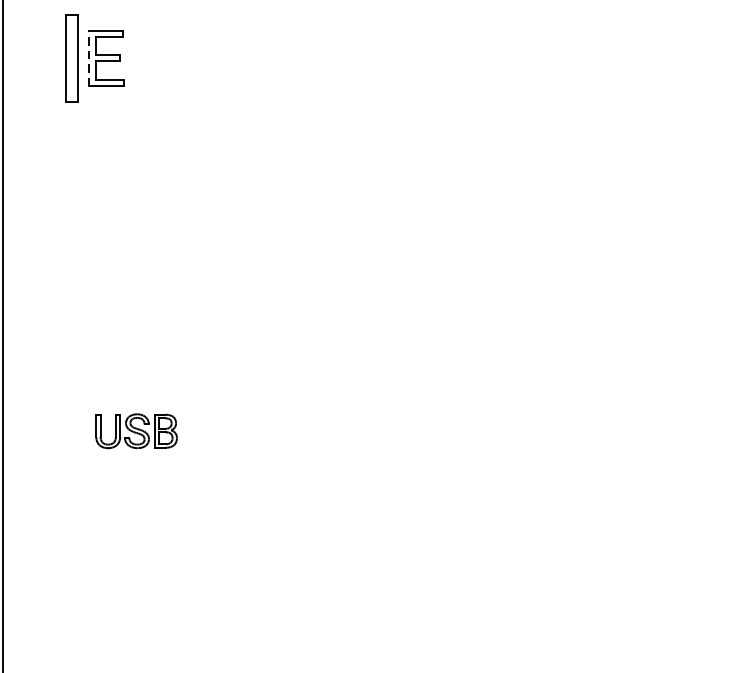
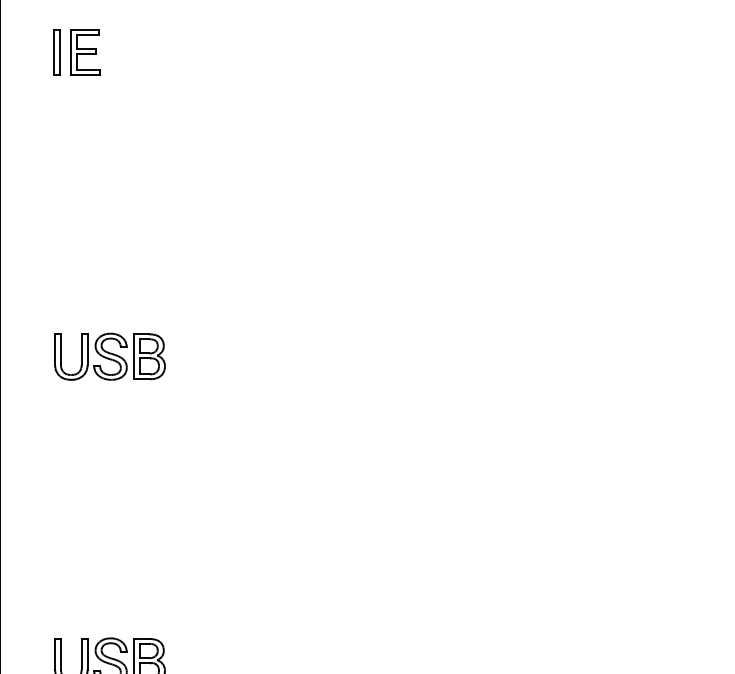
line: (88, 58) -> (70, 51), dashed -> solid
part: (71, 59) -> (56, 52), size x0.62
part: (136, 431) -> (109, 356), size x1.67

